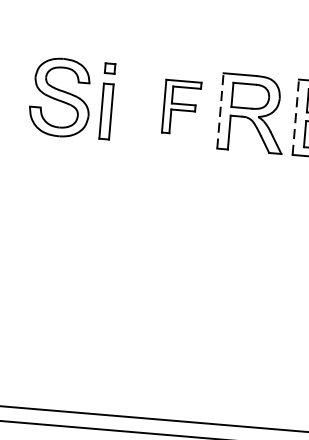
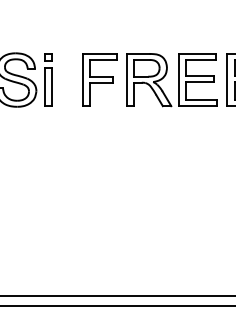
part: (181, 106) -> (99, 79), size x1.43
line: (219, 110) -> (126, 79), dashed -> solid
line: (296, 116) -> (179, 79), dashed -> solid

